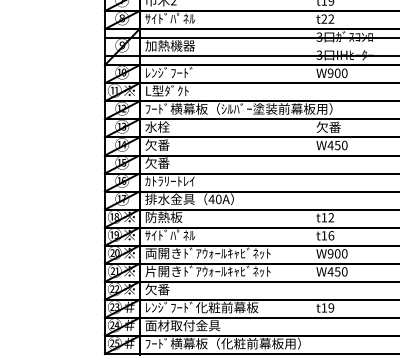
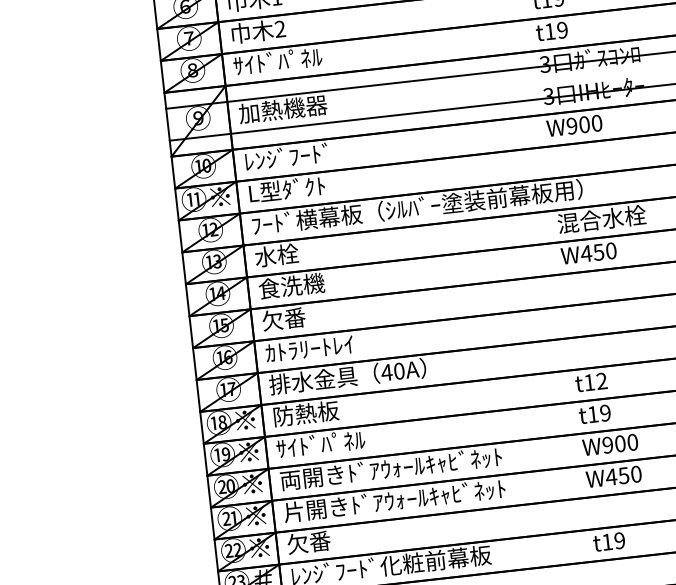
text: (327, 18) -> (555, 29), t22 -> t19
text: (341, 127) -> (602, 219), 欠番 -> 混合水栓
text: (163, 144) -> (290, 285), 欠番 -> 食洗機
text: (331, 235) -> (605, 412), t16 -> t19

